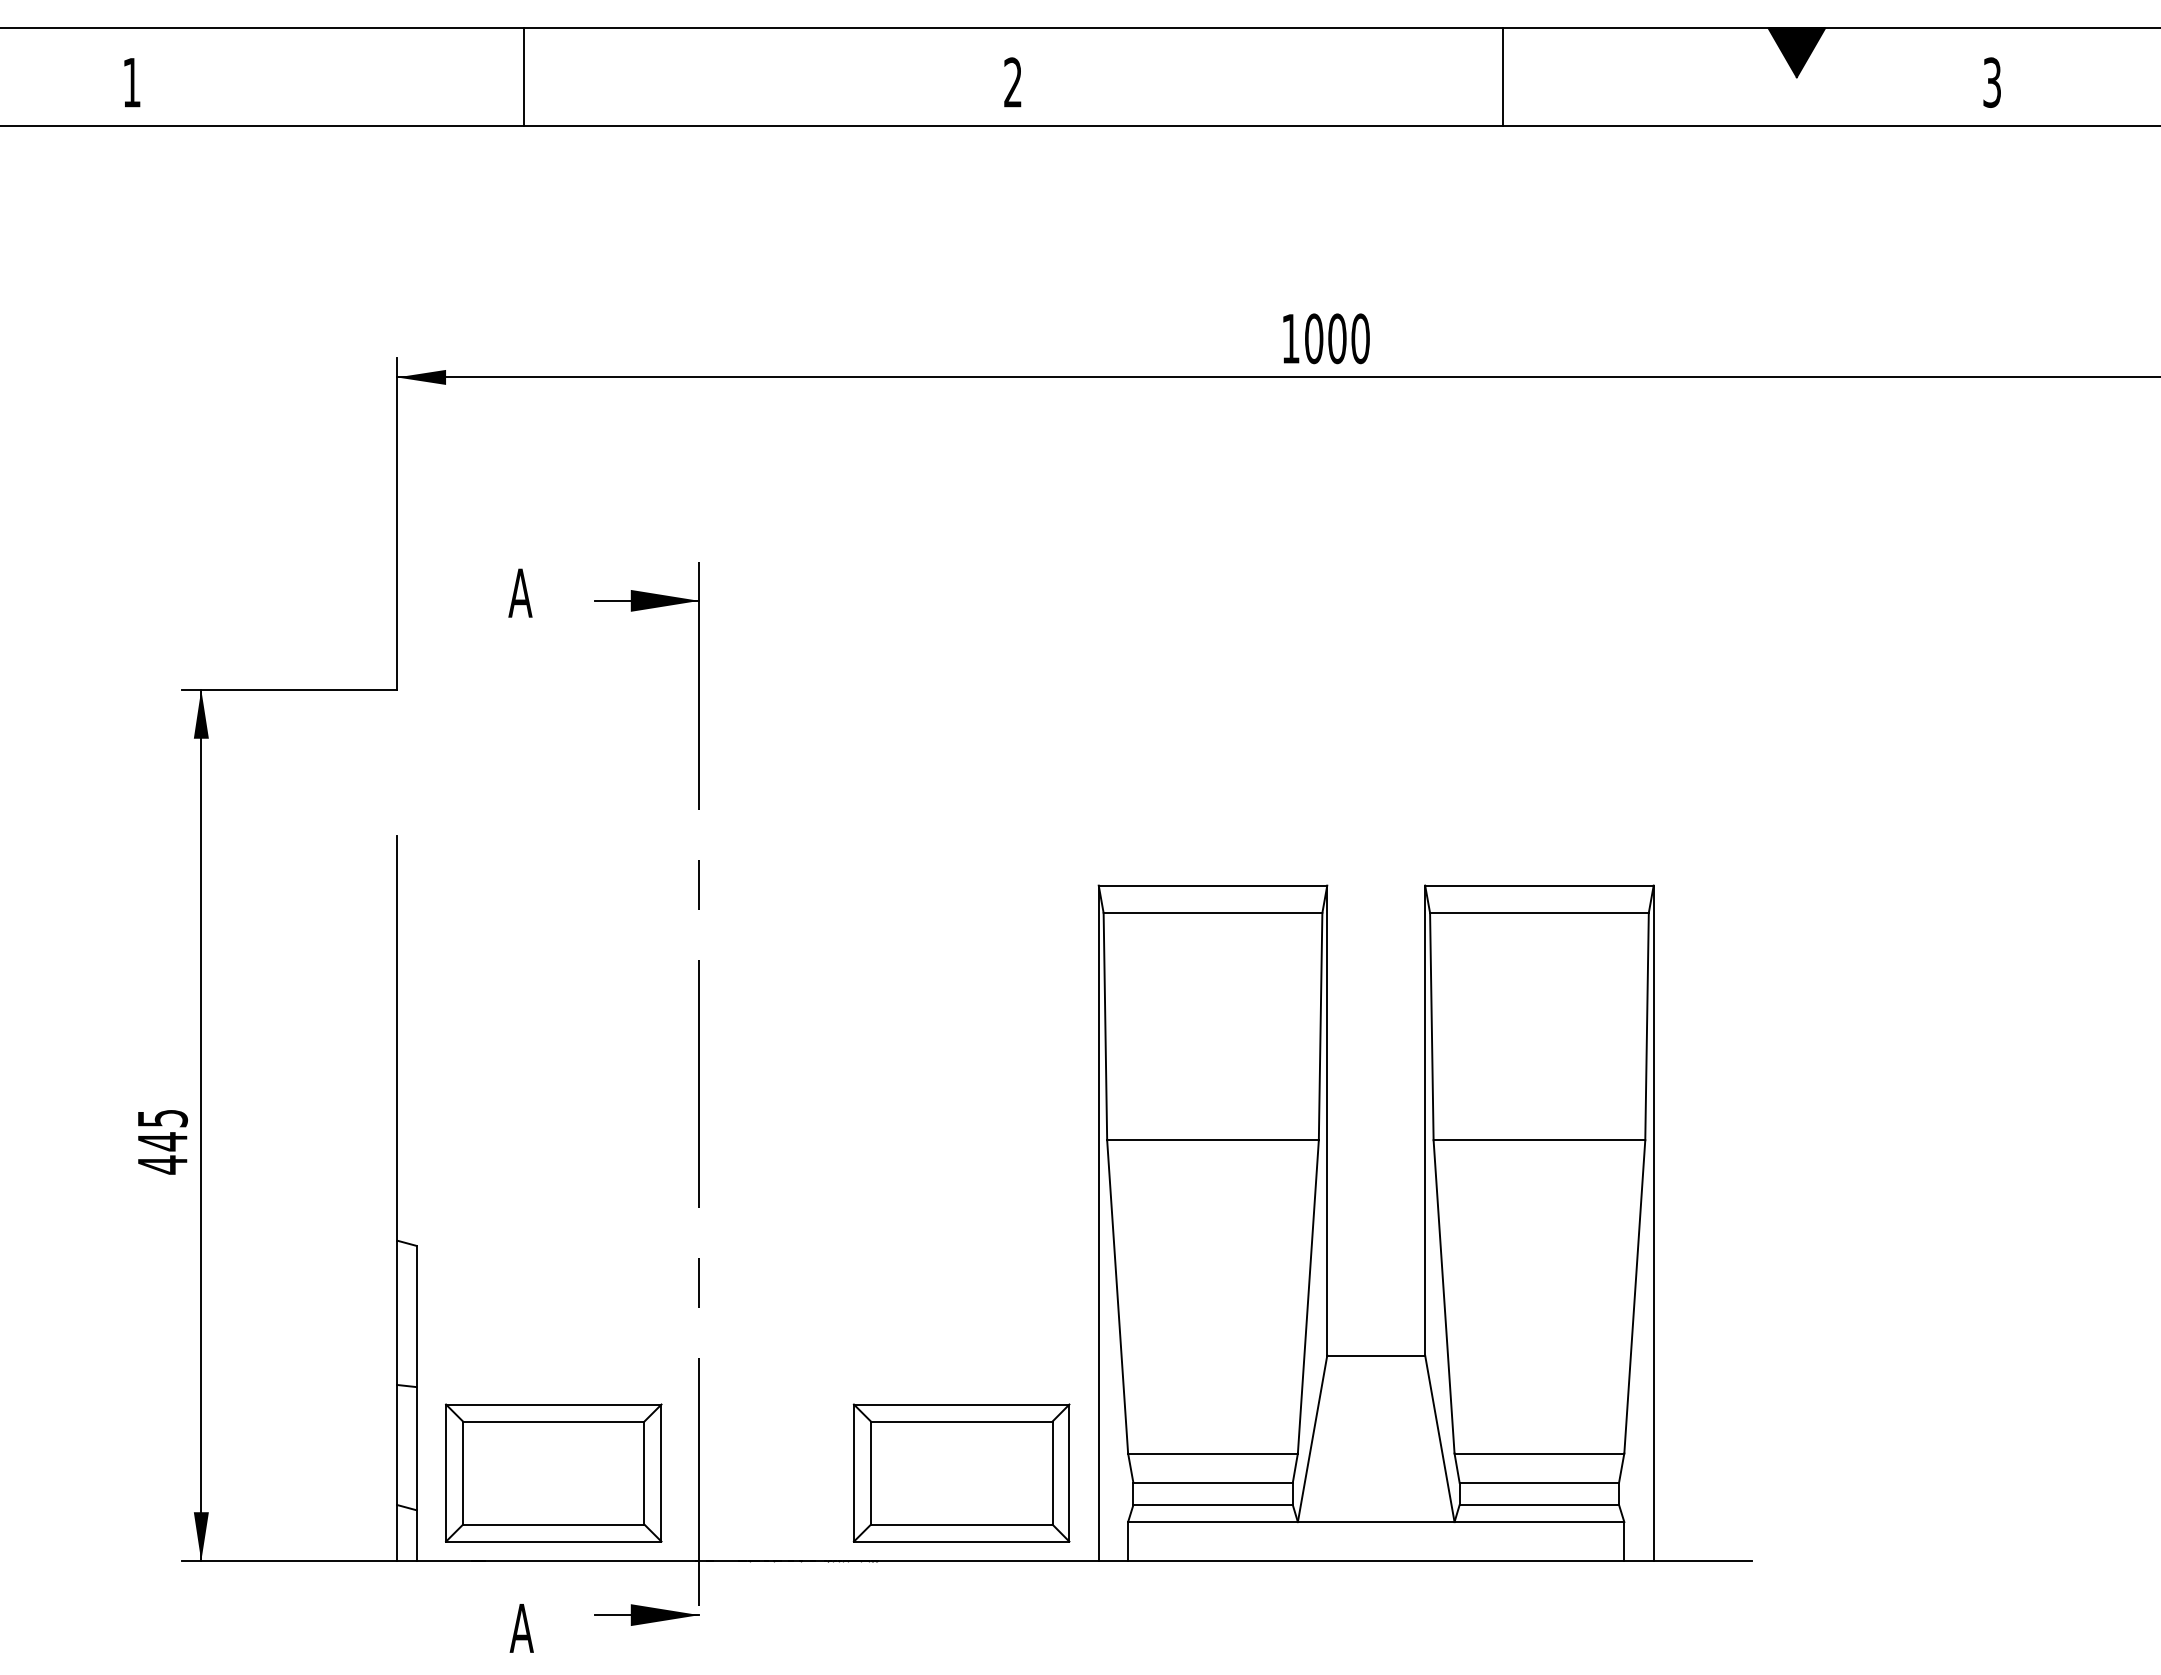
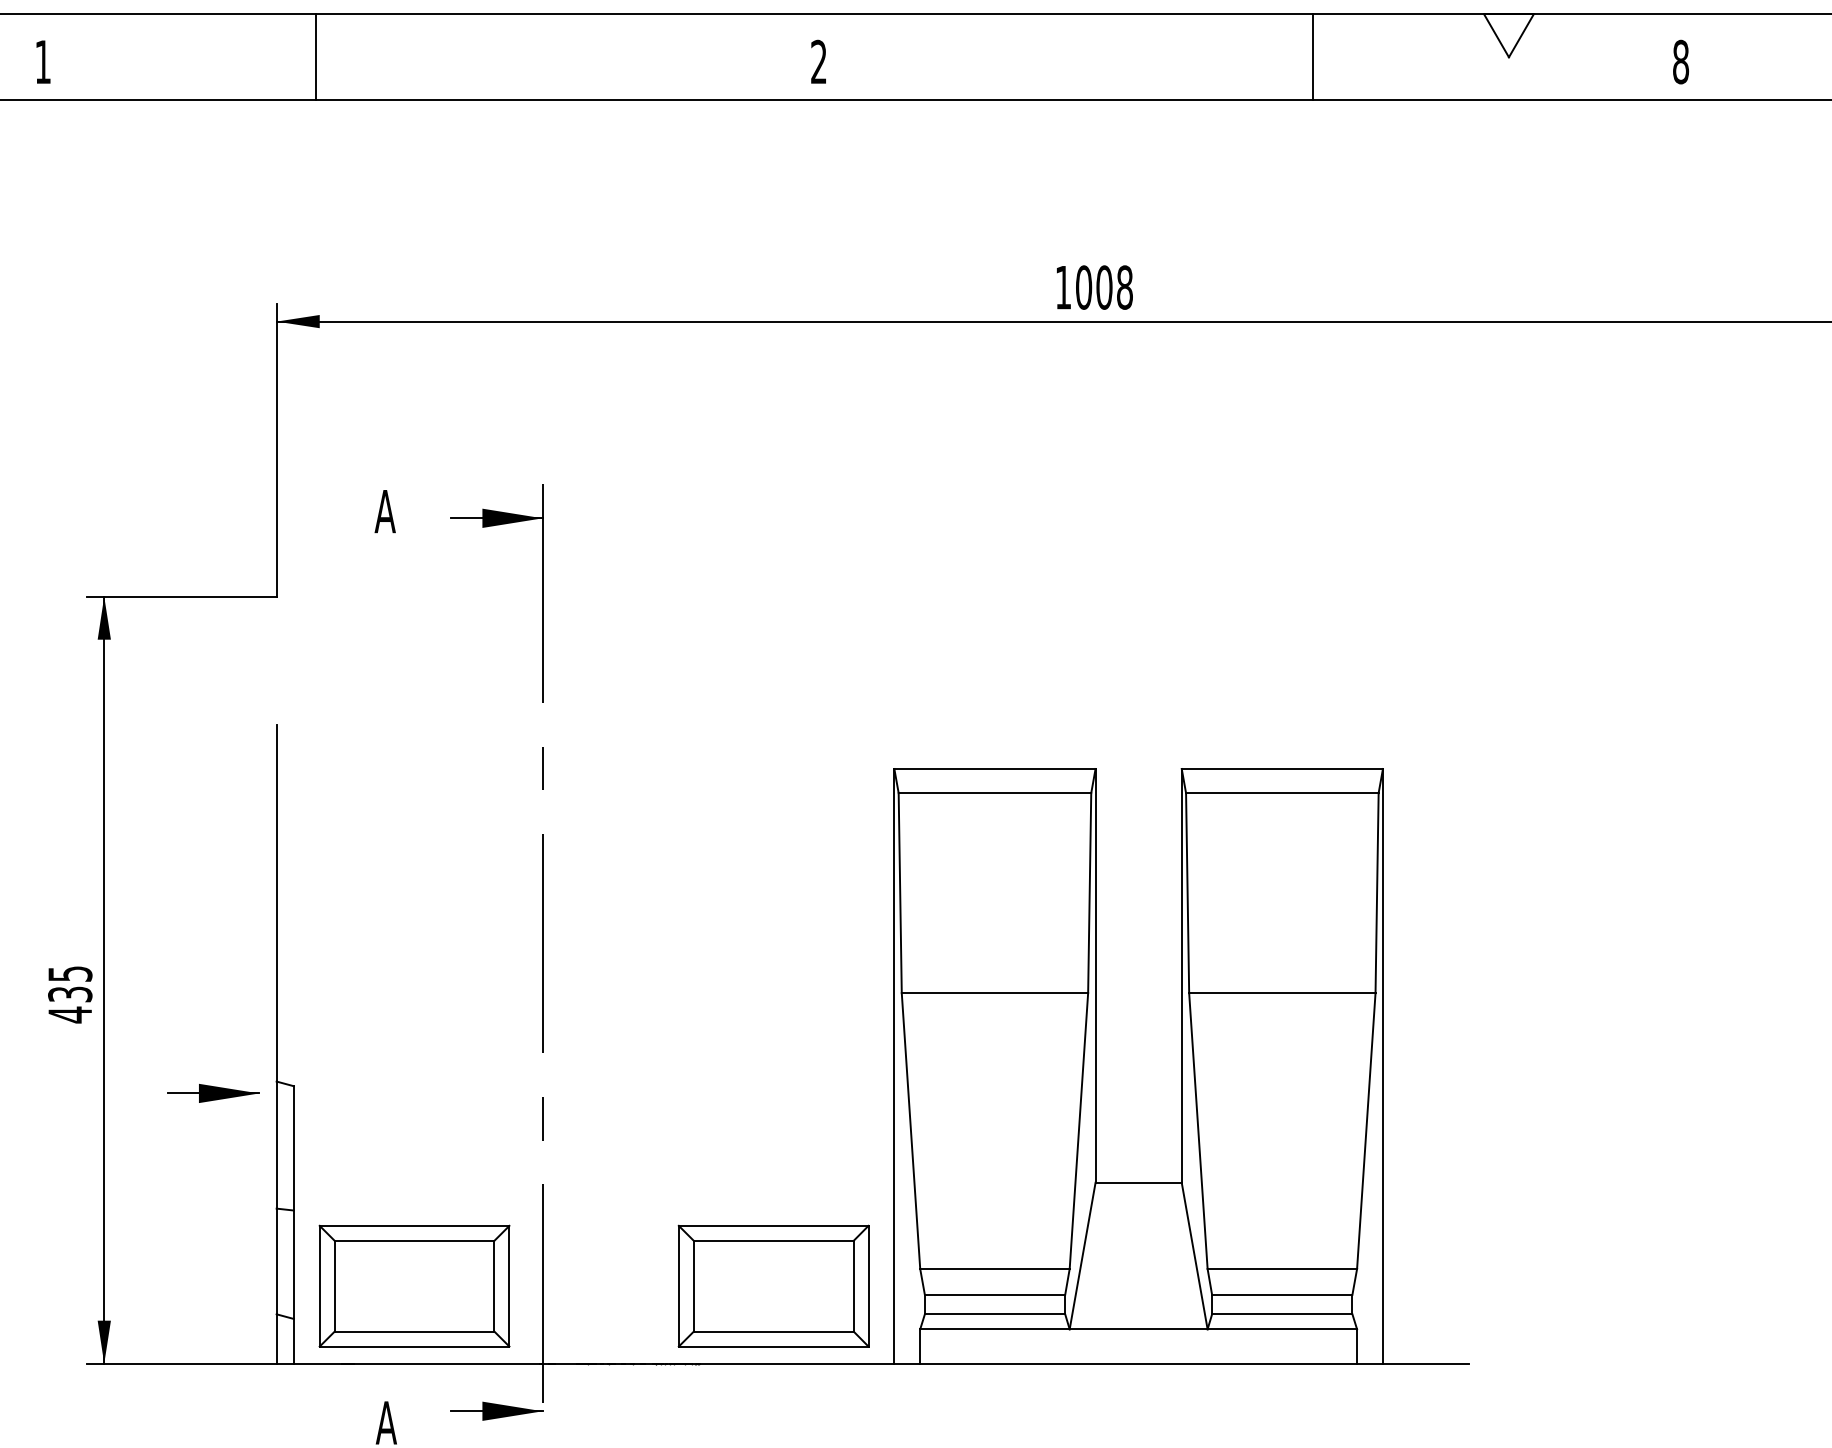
fill: (1796, 52) -> (1508, 35), removed
line: (523, 77) -> (315, 57), moved
line: (1503, 77) -> (1313, 57), moved
text: (1992, 82) -> (1681, 61), 3 -> 8
text: (1360, 338) -> (1124, 287), 1000 -> 1008
text: (162, 1141) -> (70, 994), 445 -> 435
part: (324, 1253) -> (212, 1092), added

